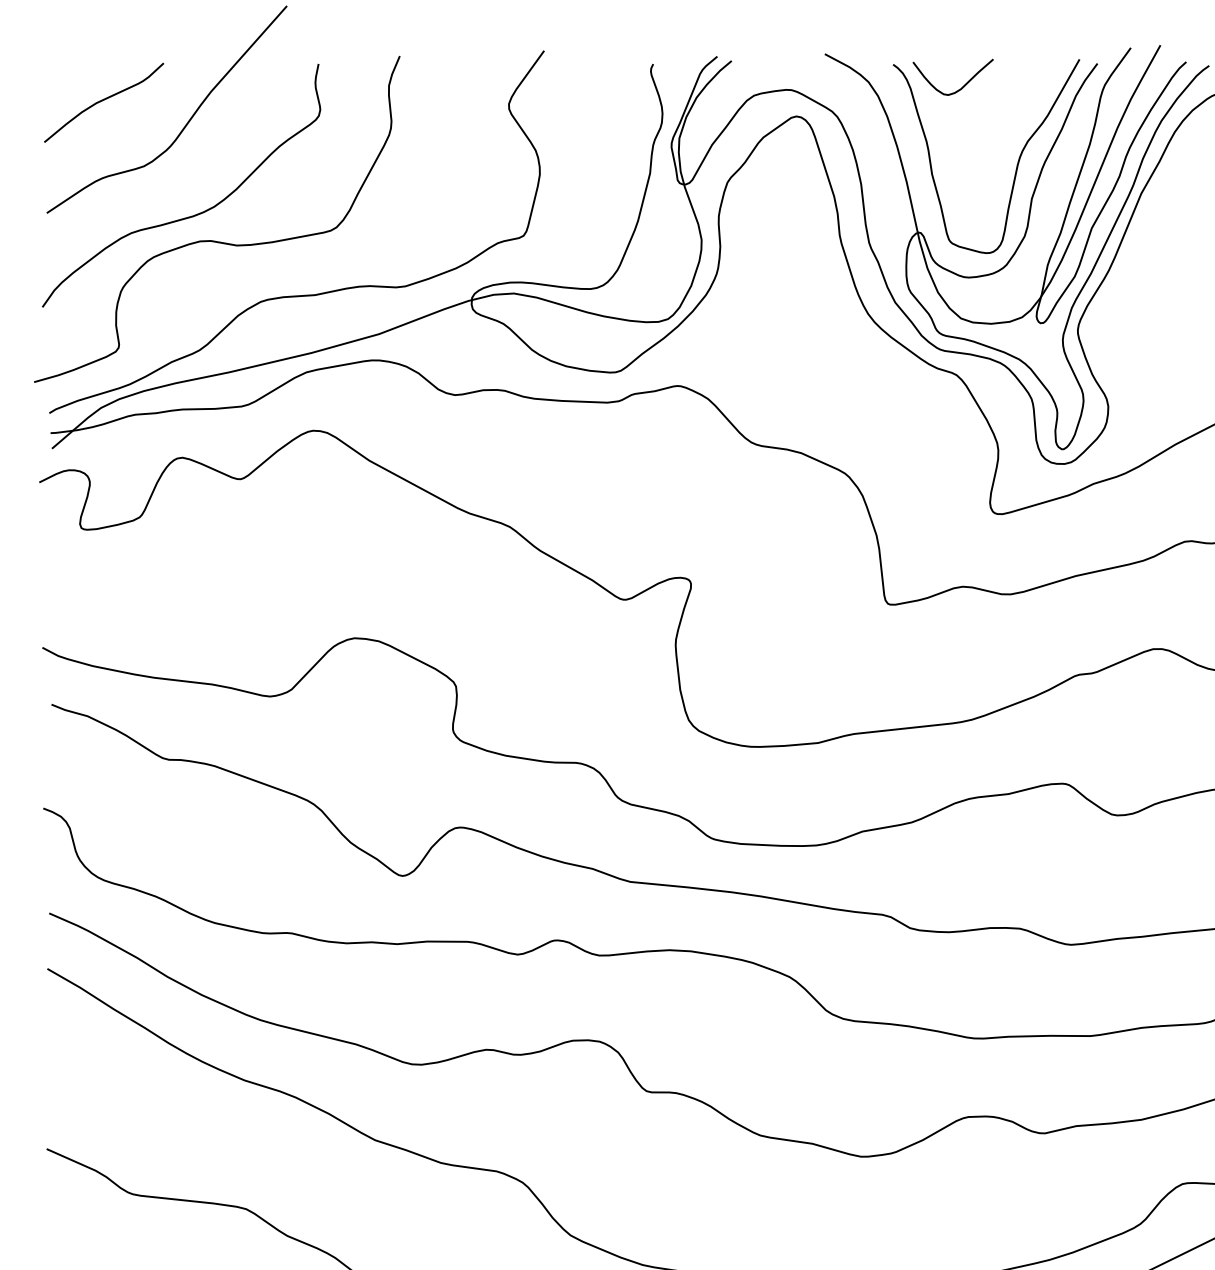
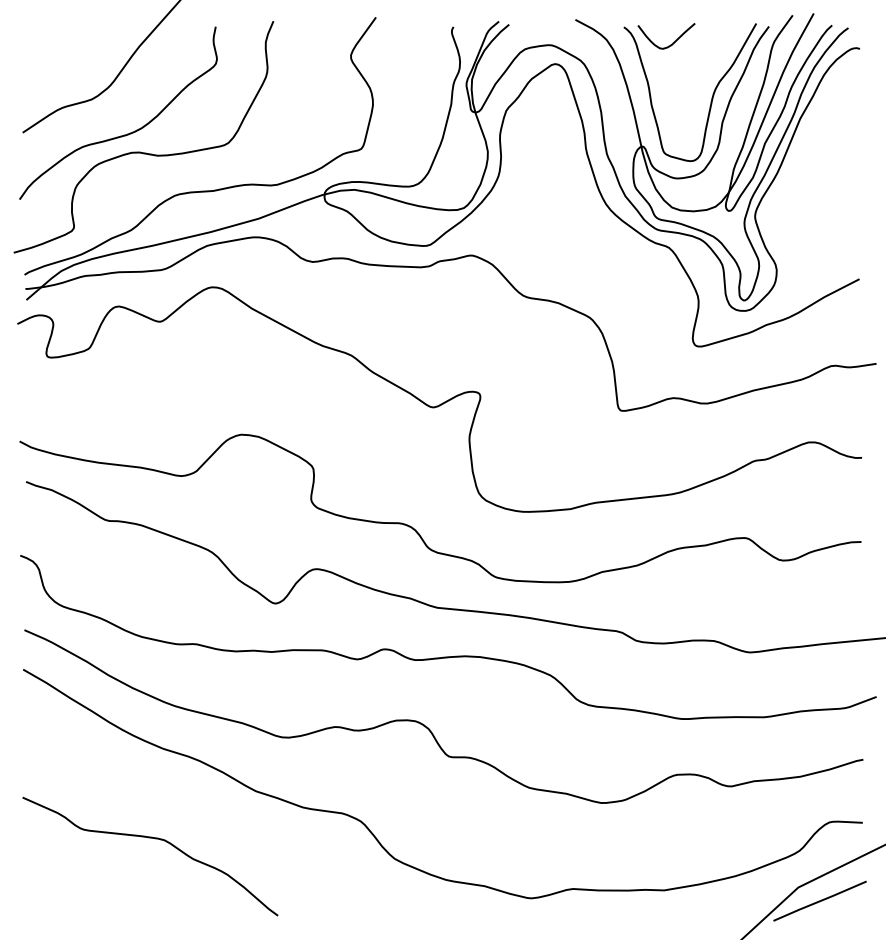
curve: (104, 101) -> (63, 53), removed

